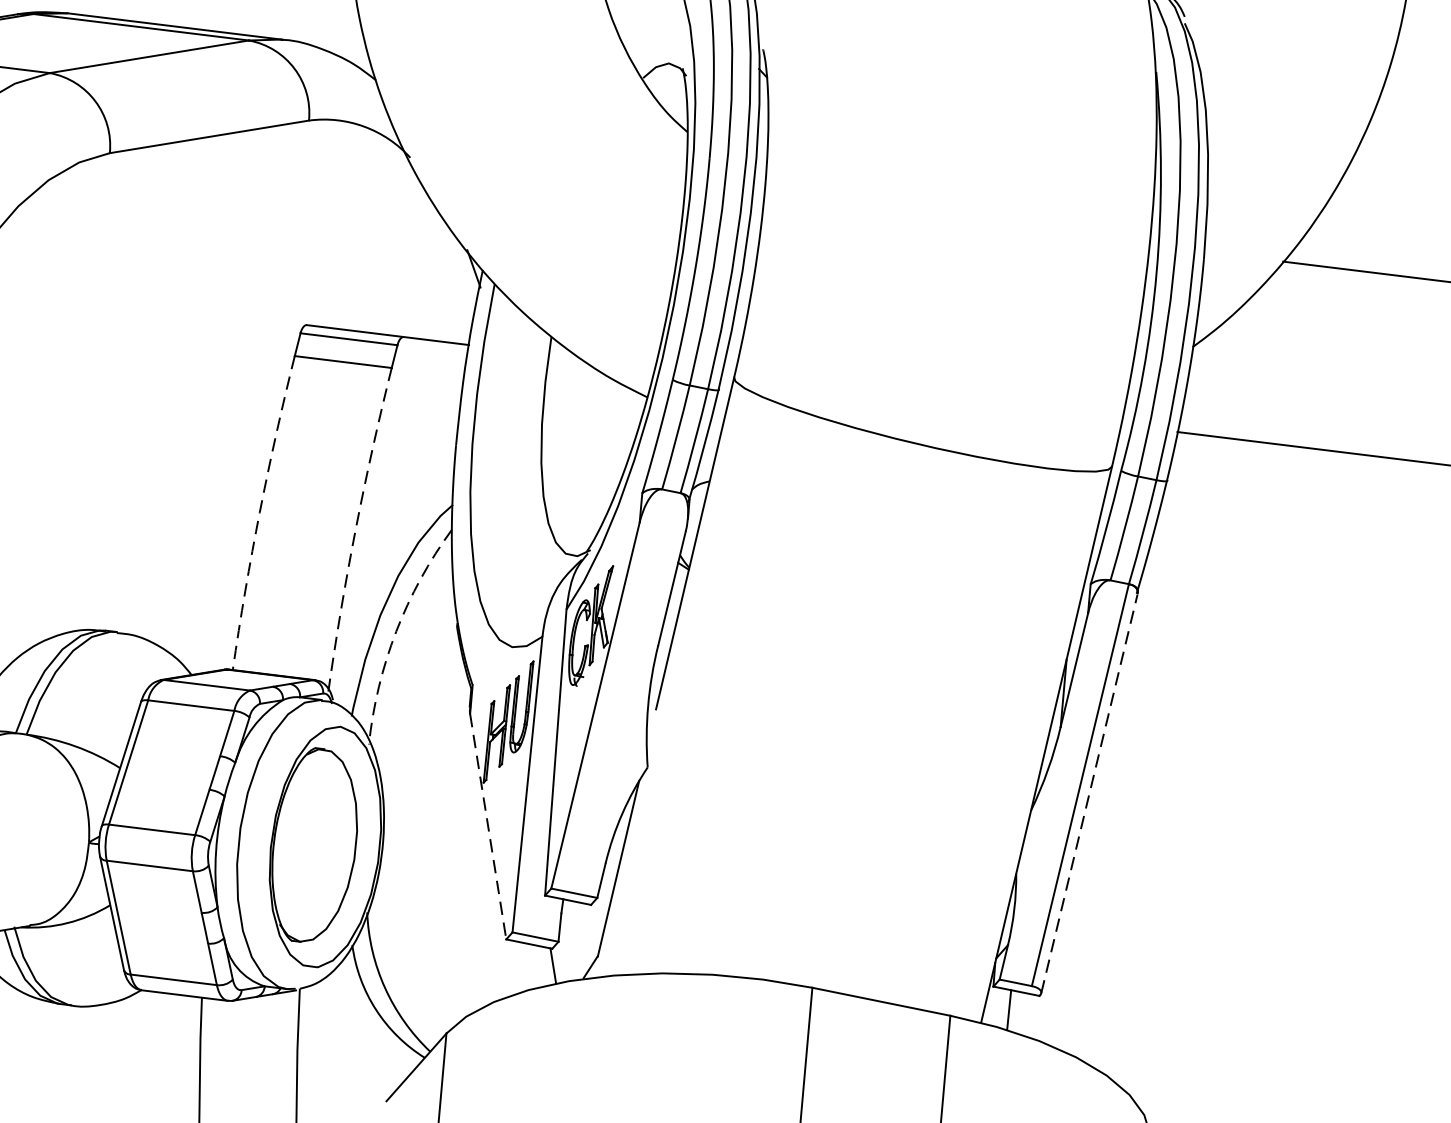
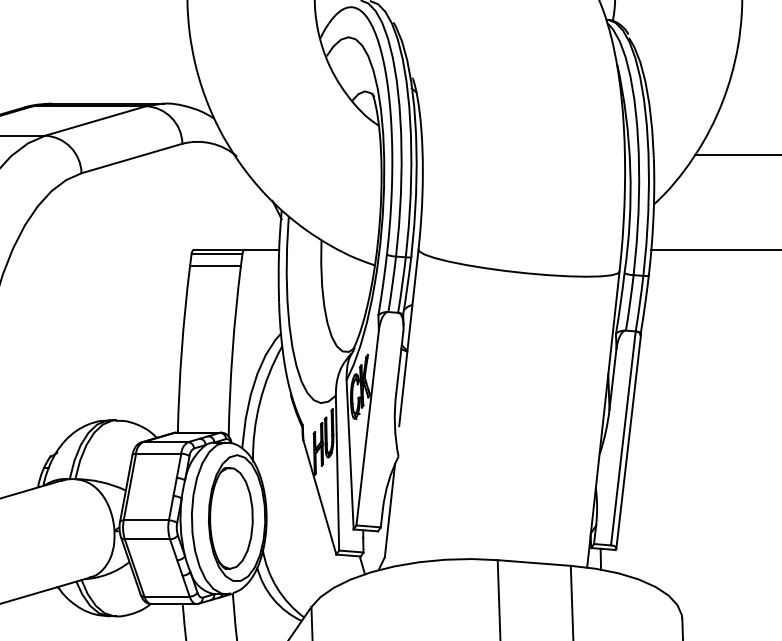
arc: (259, 512) -> (181, 349), dashed -> solid
arc: (355, 528) -> (232, 351), dashed -> solid
arc: (395, 631) -> (259, 402), dashed -> solid
line: (1089, 794) -> (628, 442), dashed -> solid
line: (489, 826) -> (320, 497), dashed -> solid

